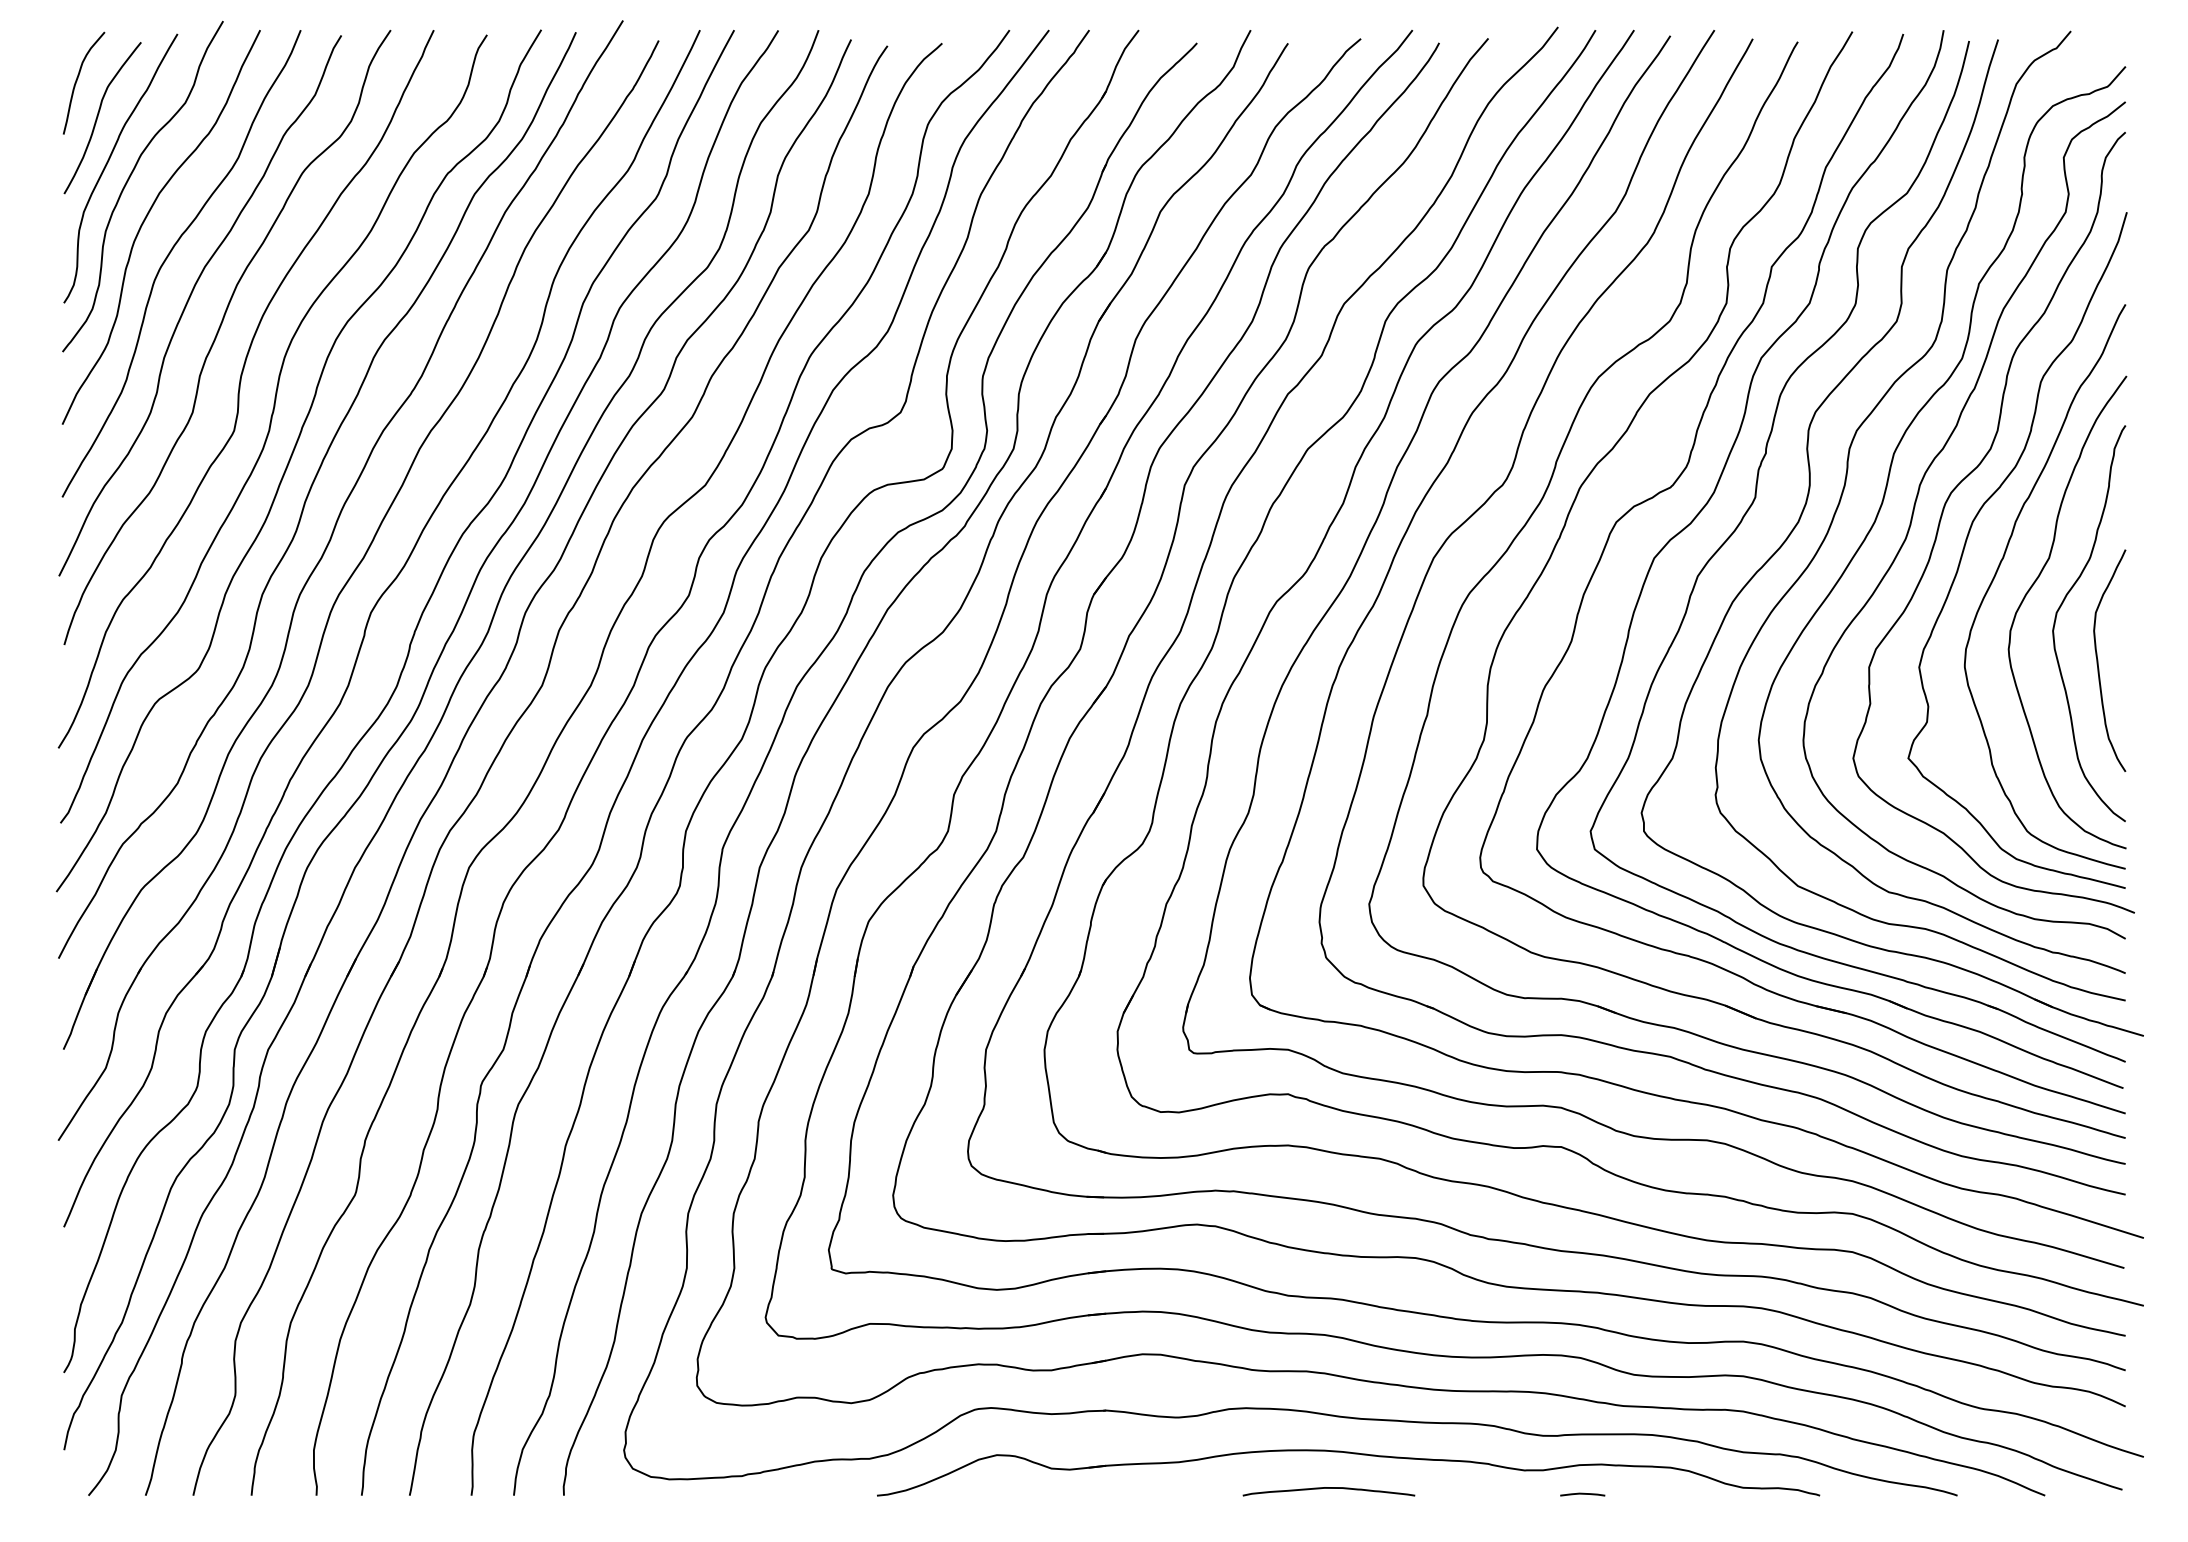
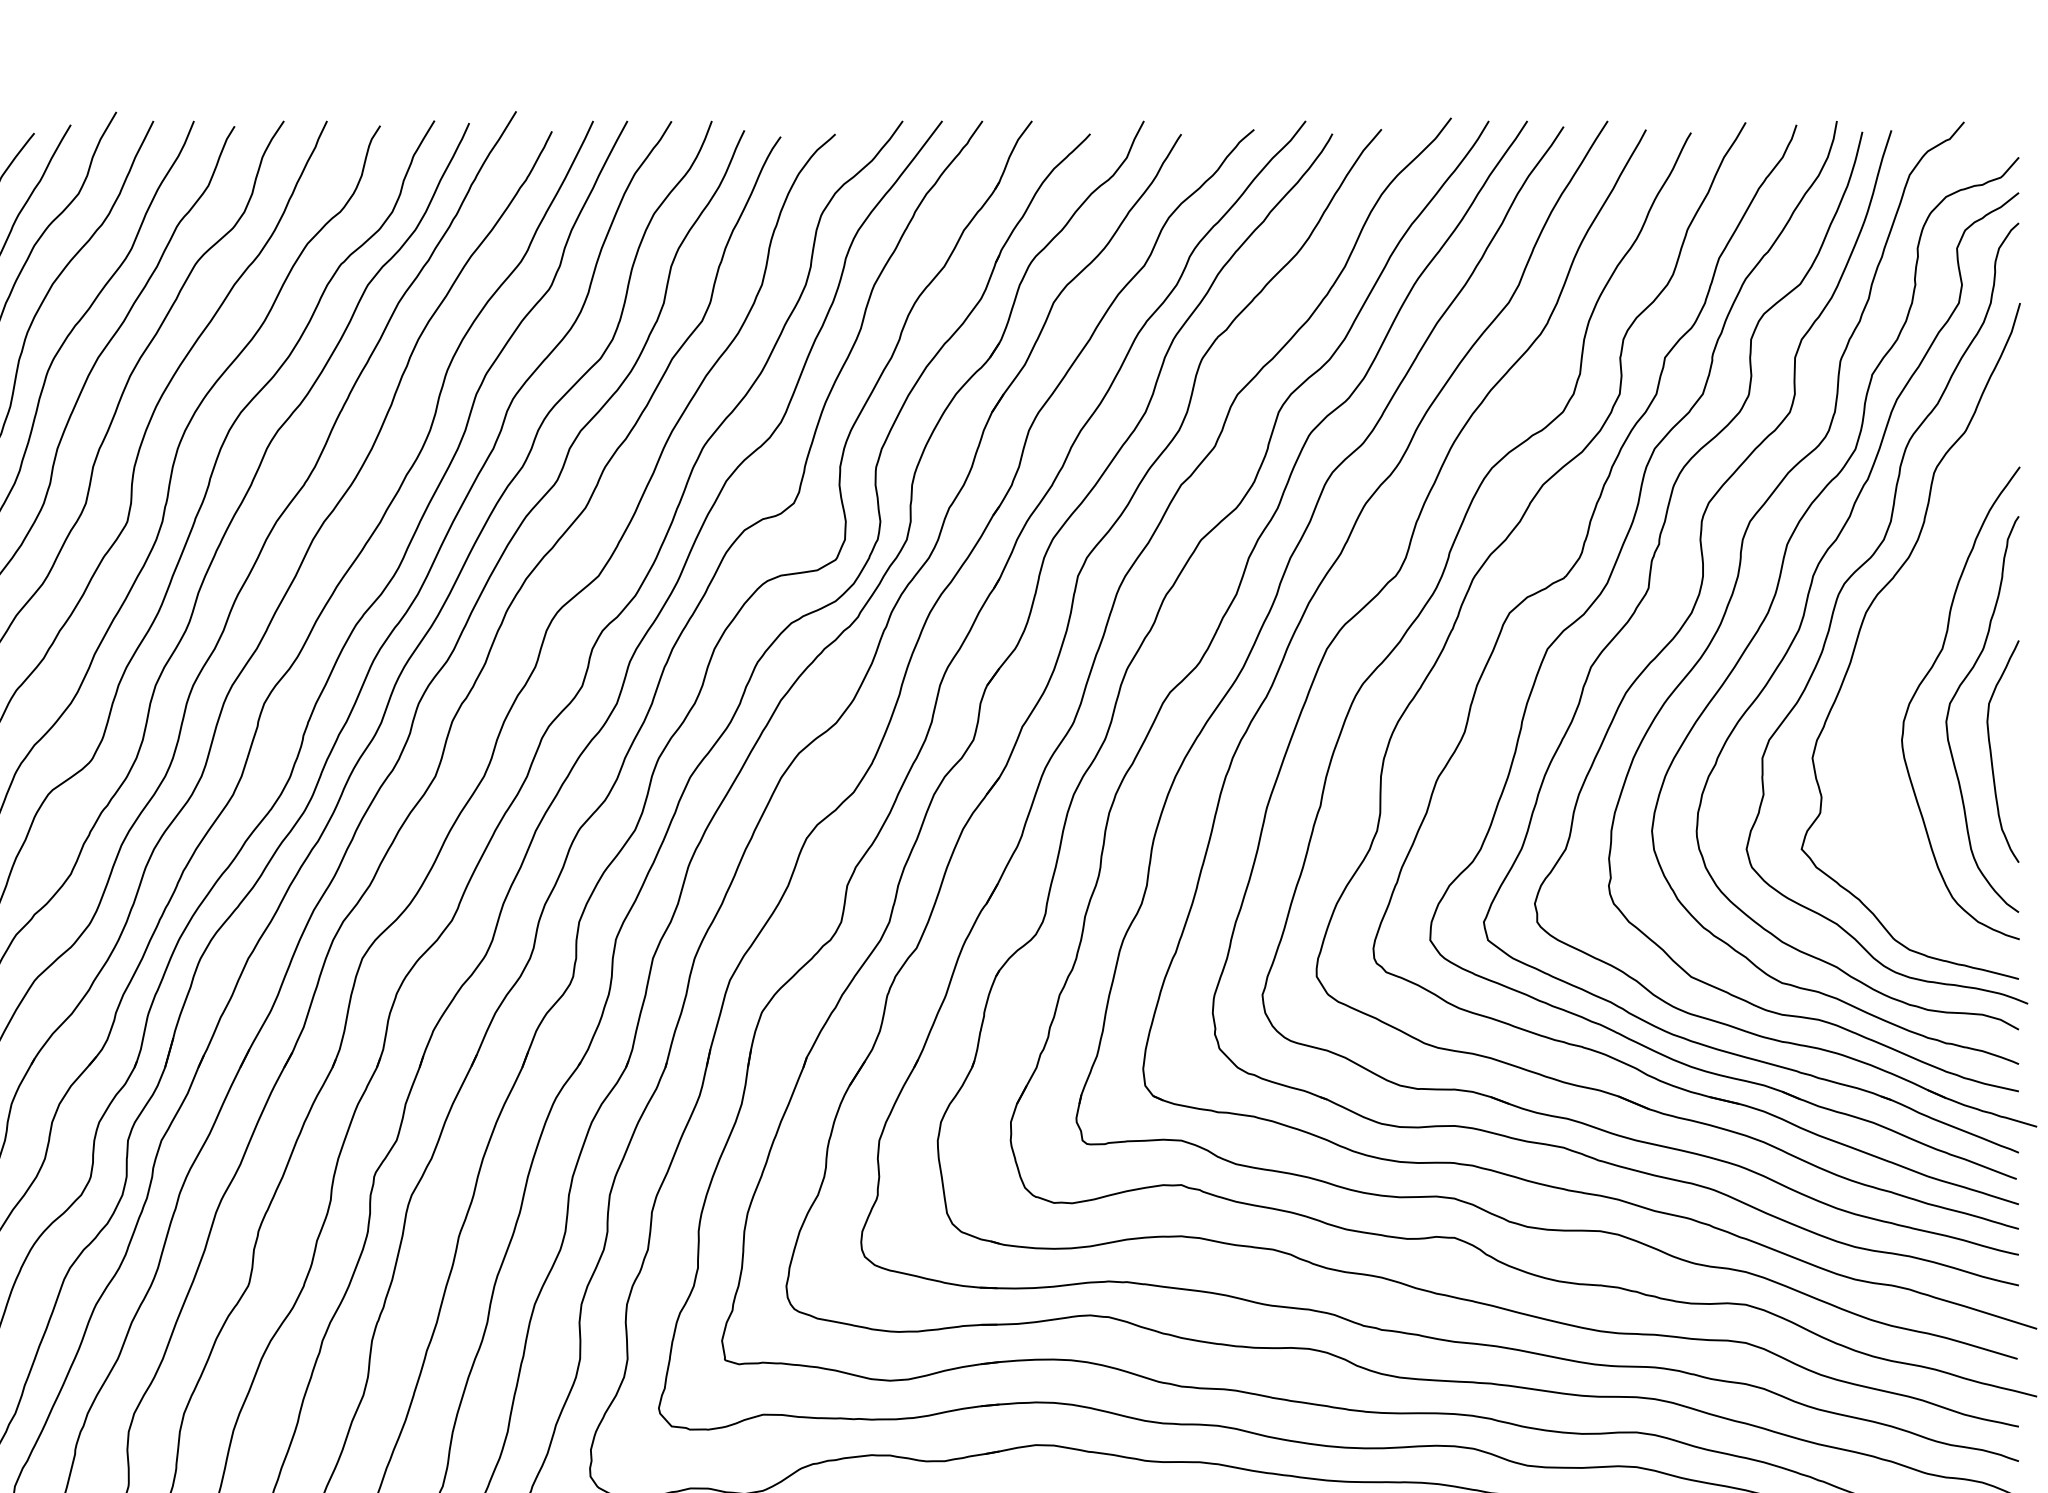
curve: (1999, 568) -> (1892, 659), removed

